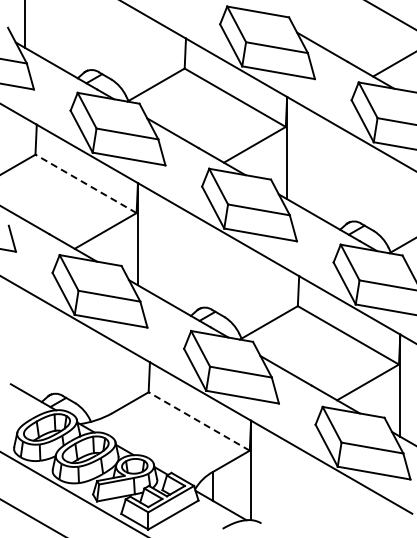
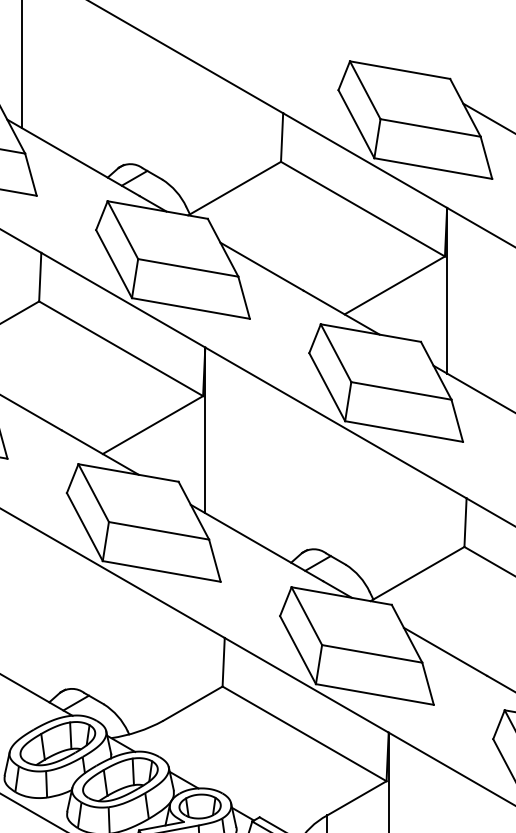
line: (85, 183) -> (120, 348), dashed -> solid
line: (198, 421) -> (303, 733), dashed -> solid

